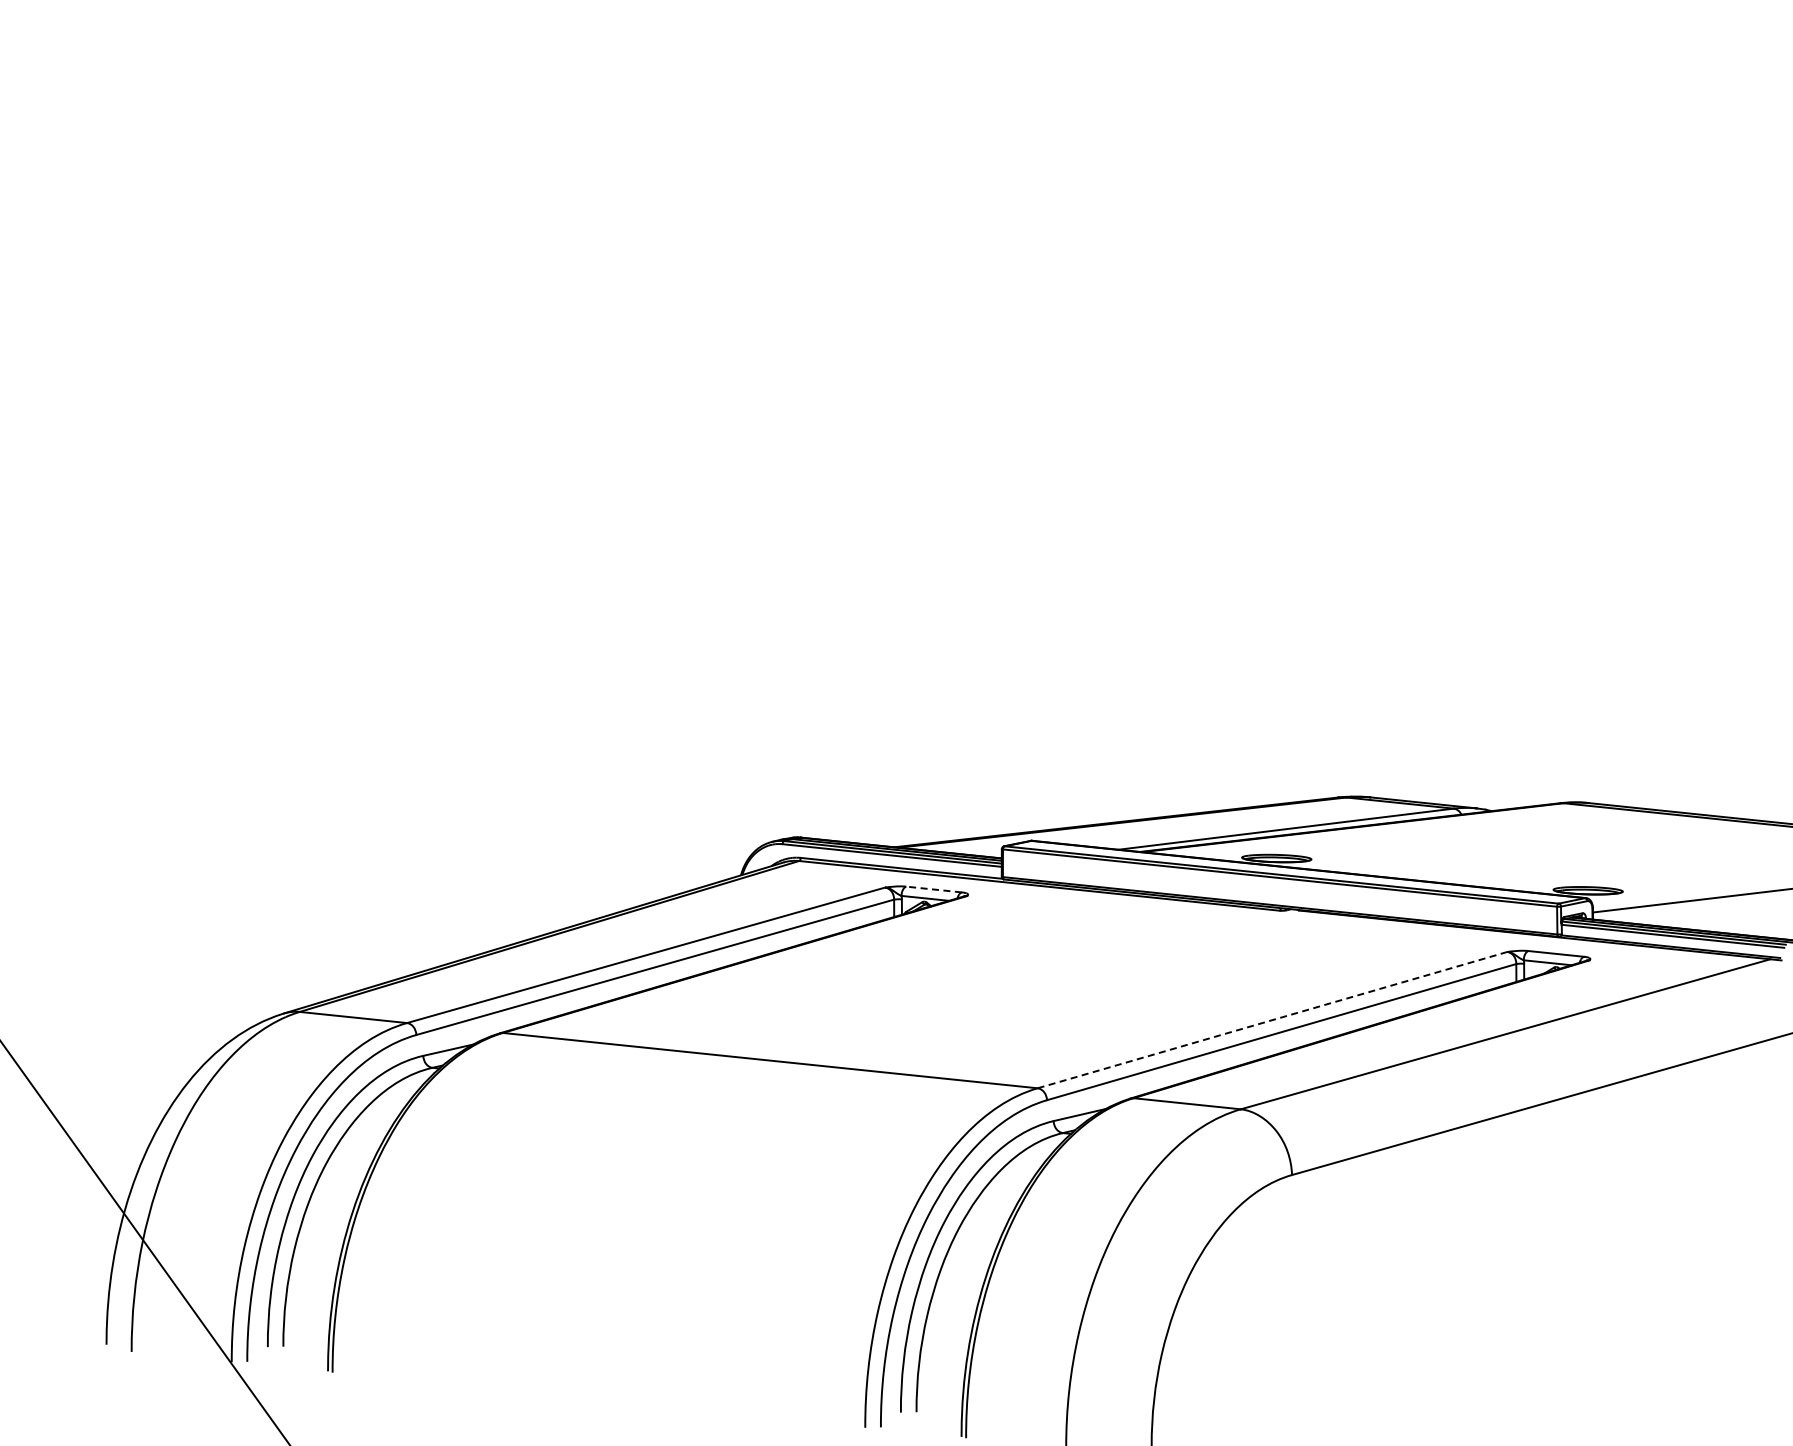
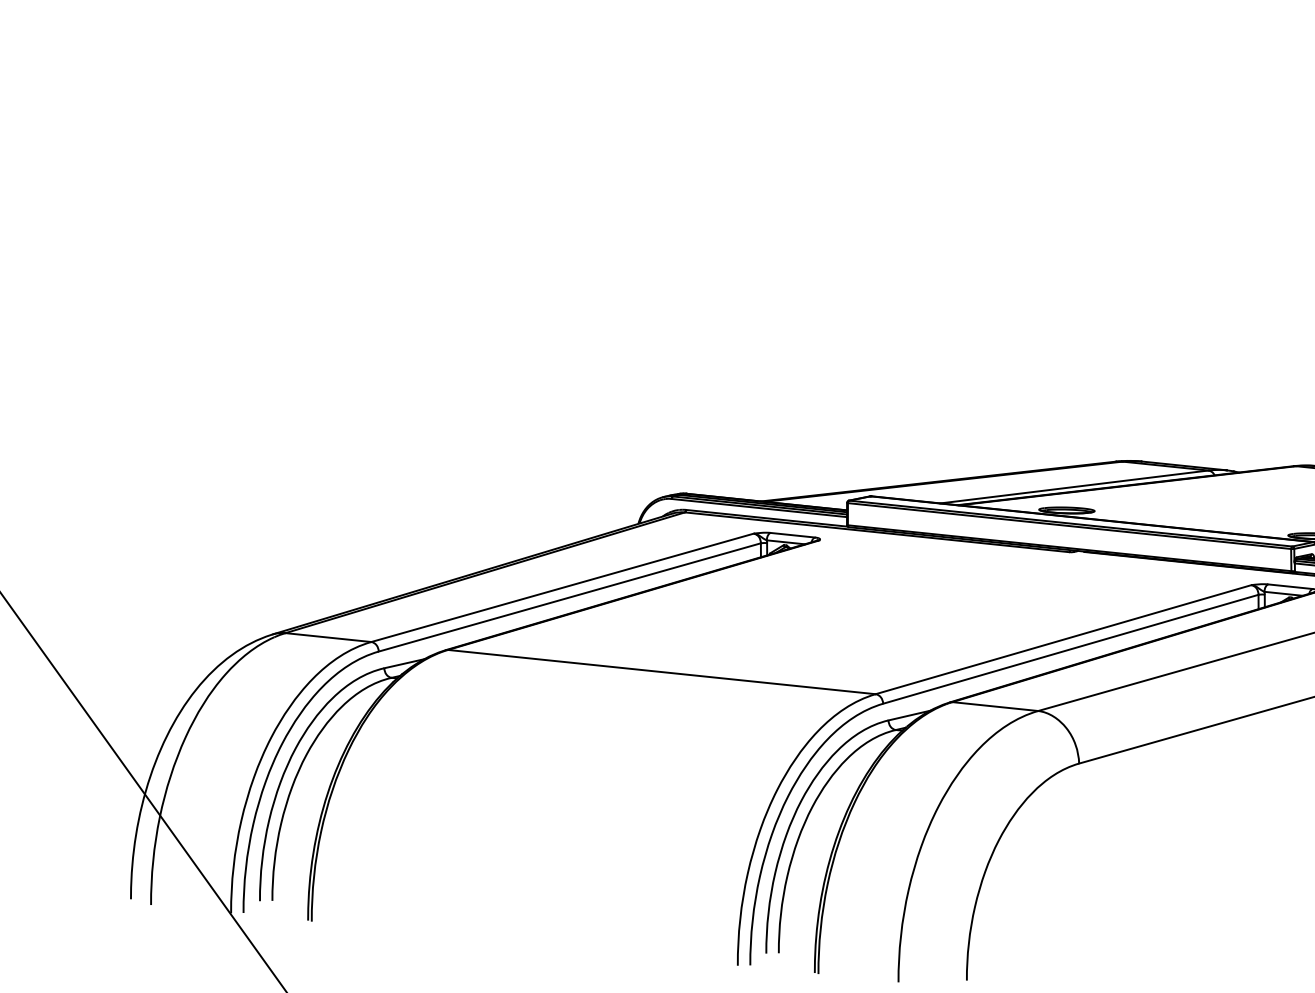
line: (934, 889) -> (793, 535), dashed -> solid
line: (1272, 1020) -> (1063, 639), dashed -> solid

